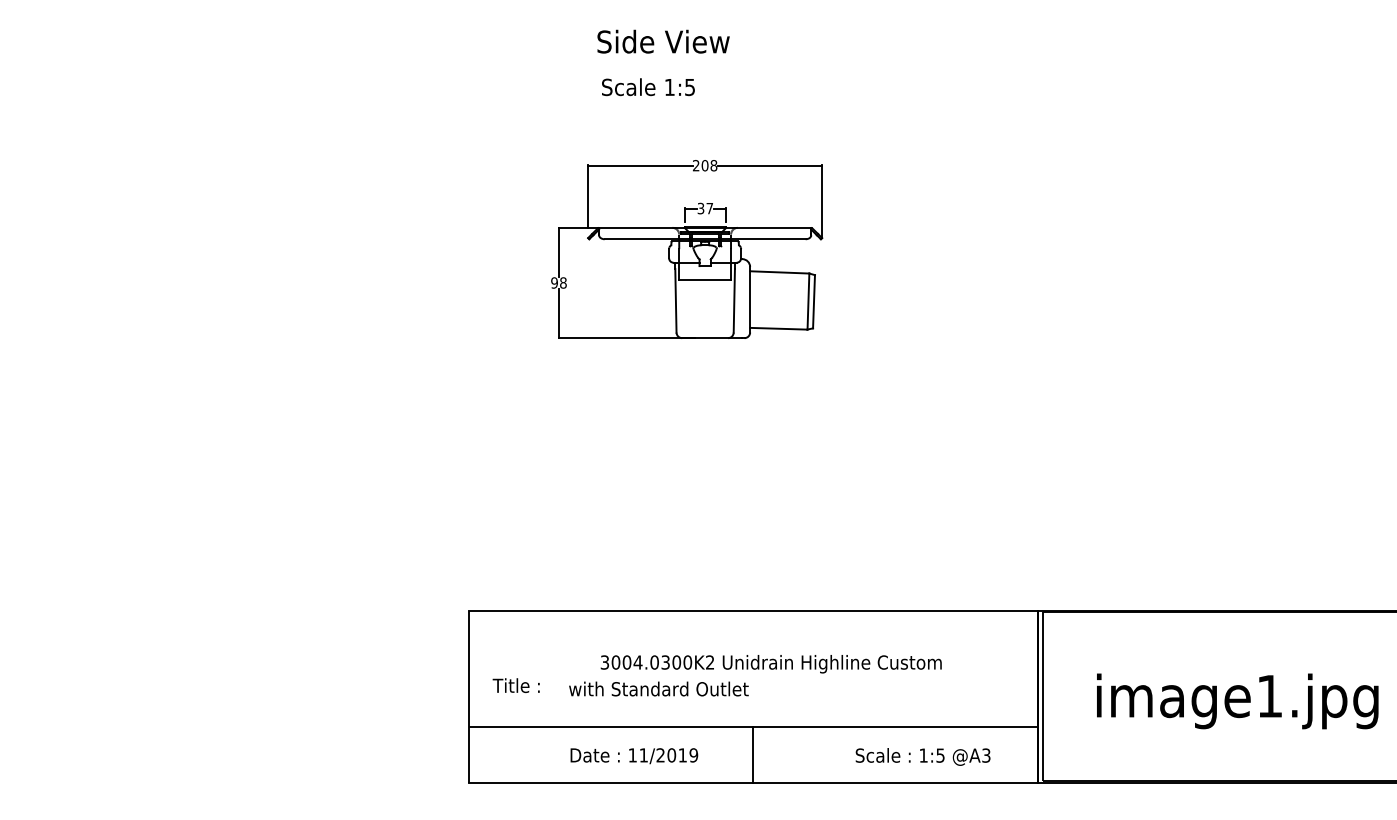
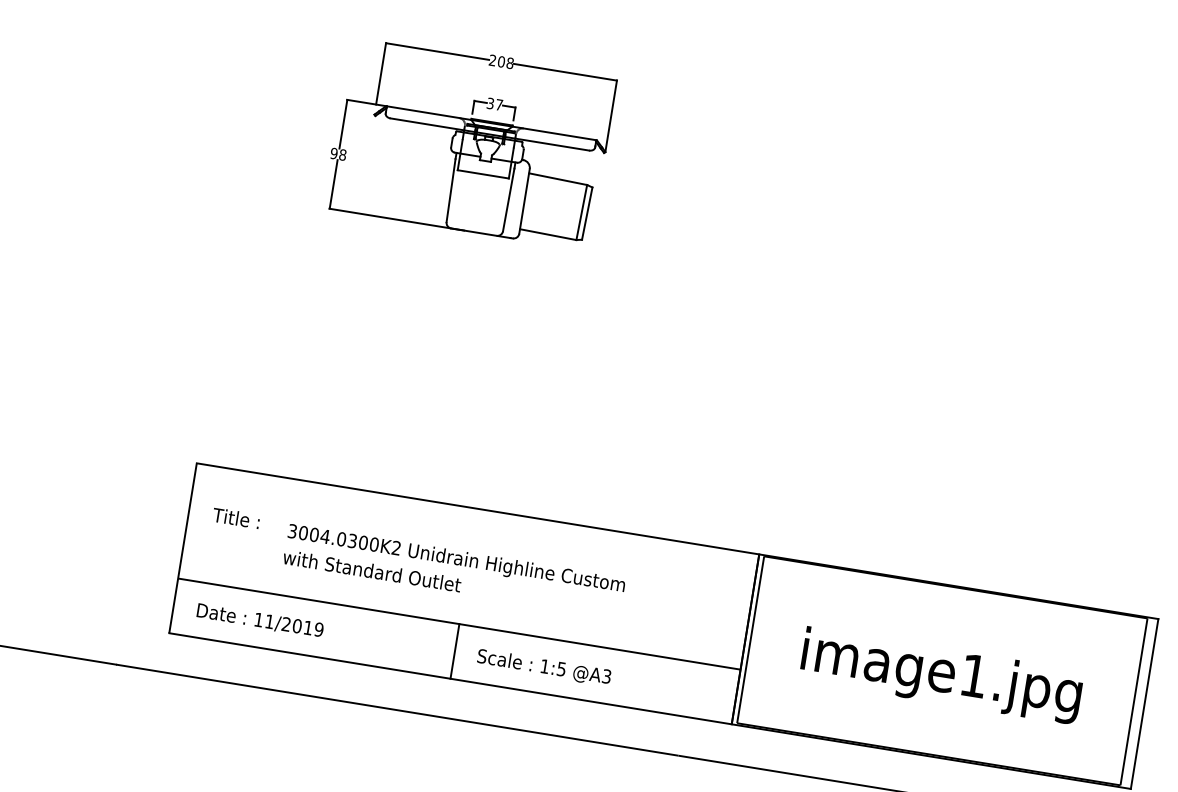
text: (770, 664) -> (455, 559), moved
text: (515, 685) -> (235, 518), moved
text: (634, 756) -> (260, 621), moved
text: (922, 756) -> (543, 667), moved

